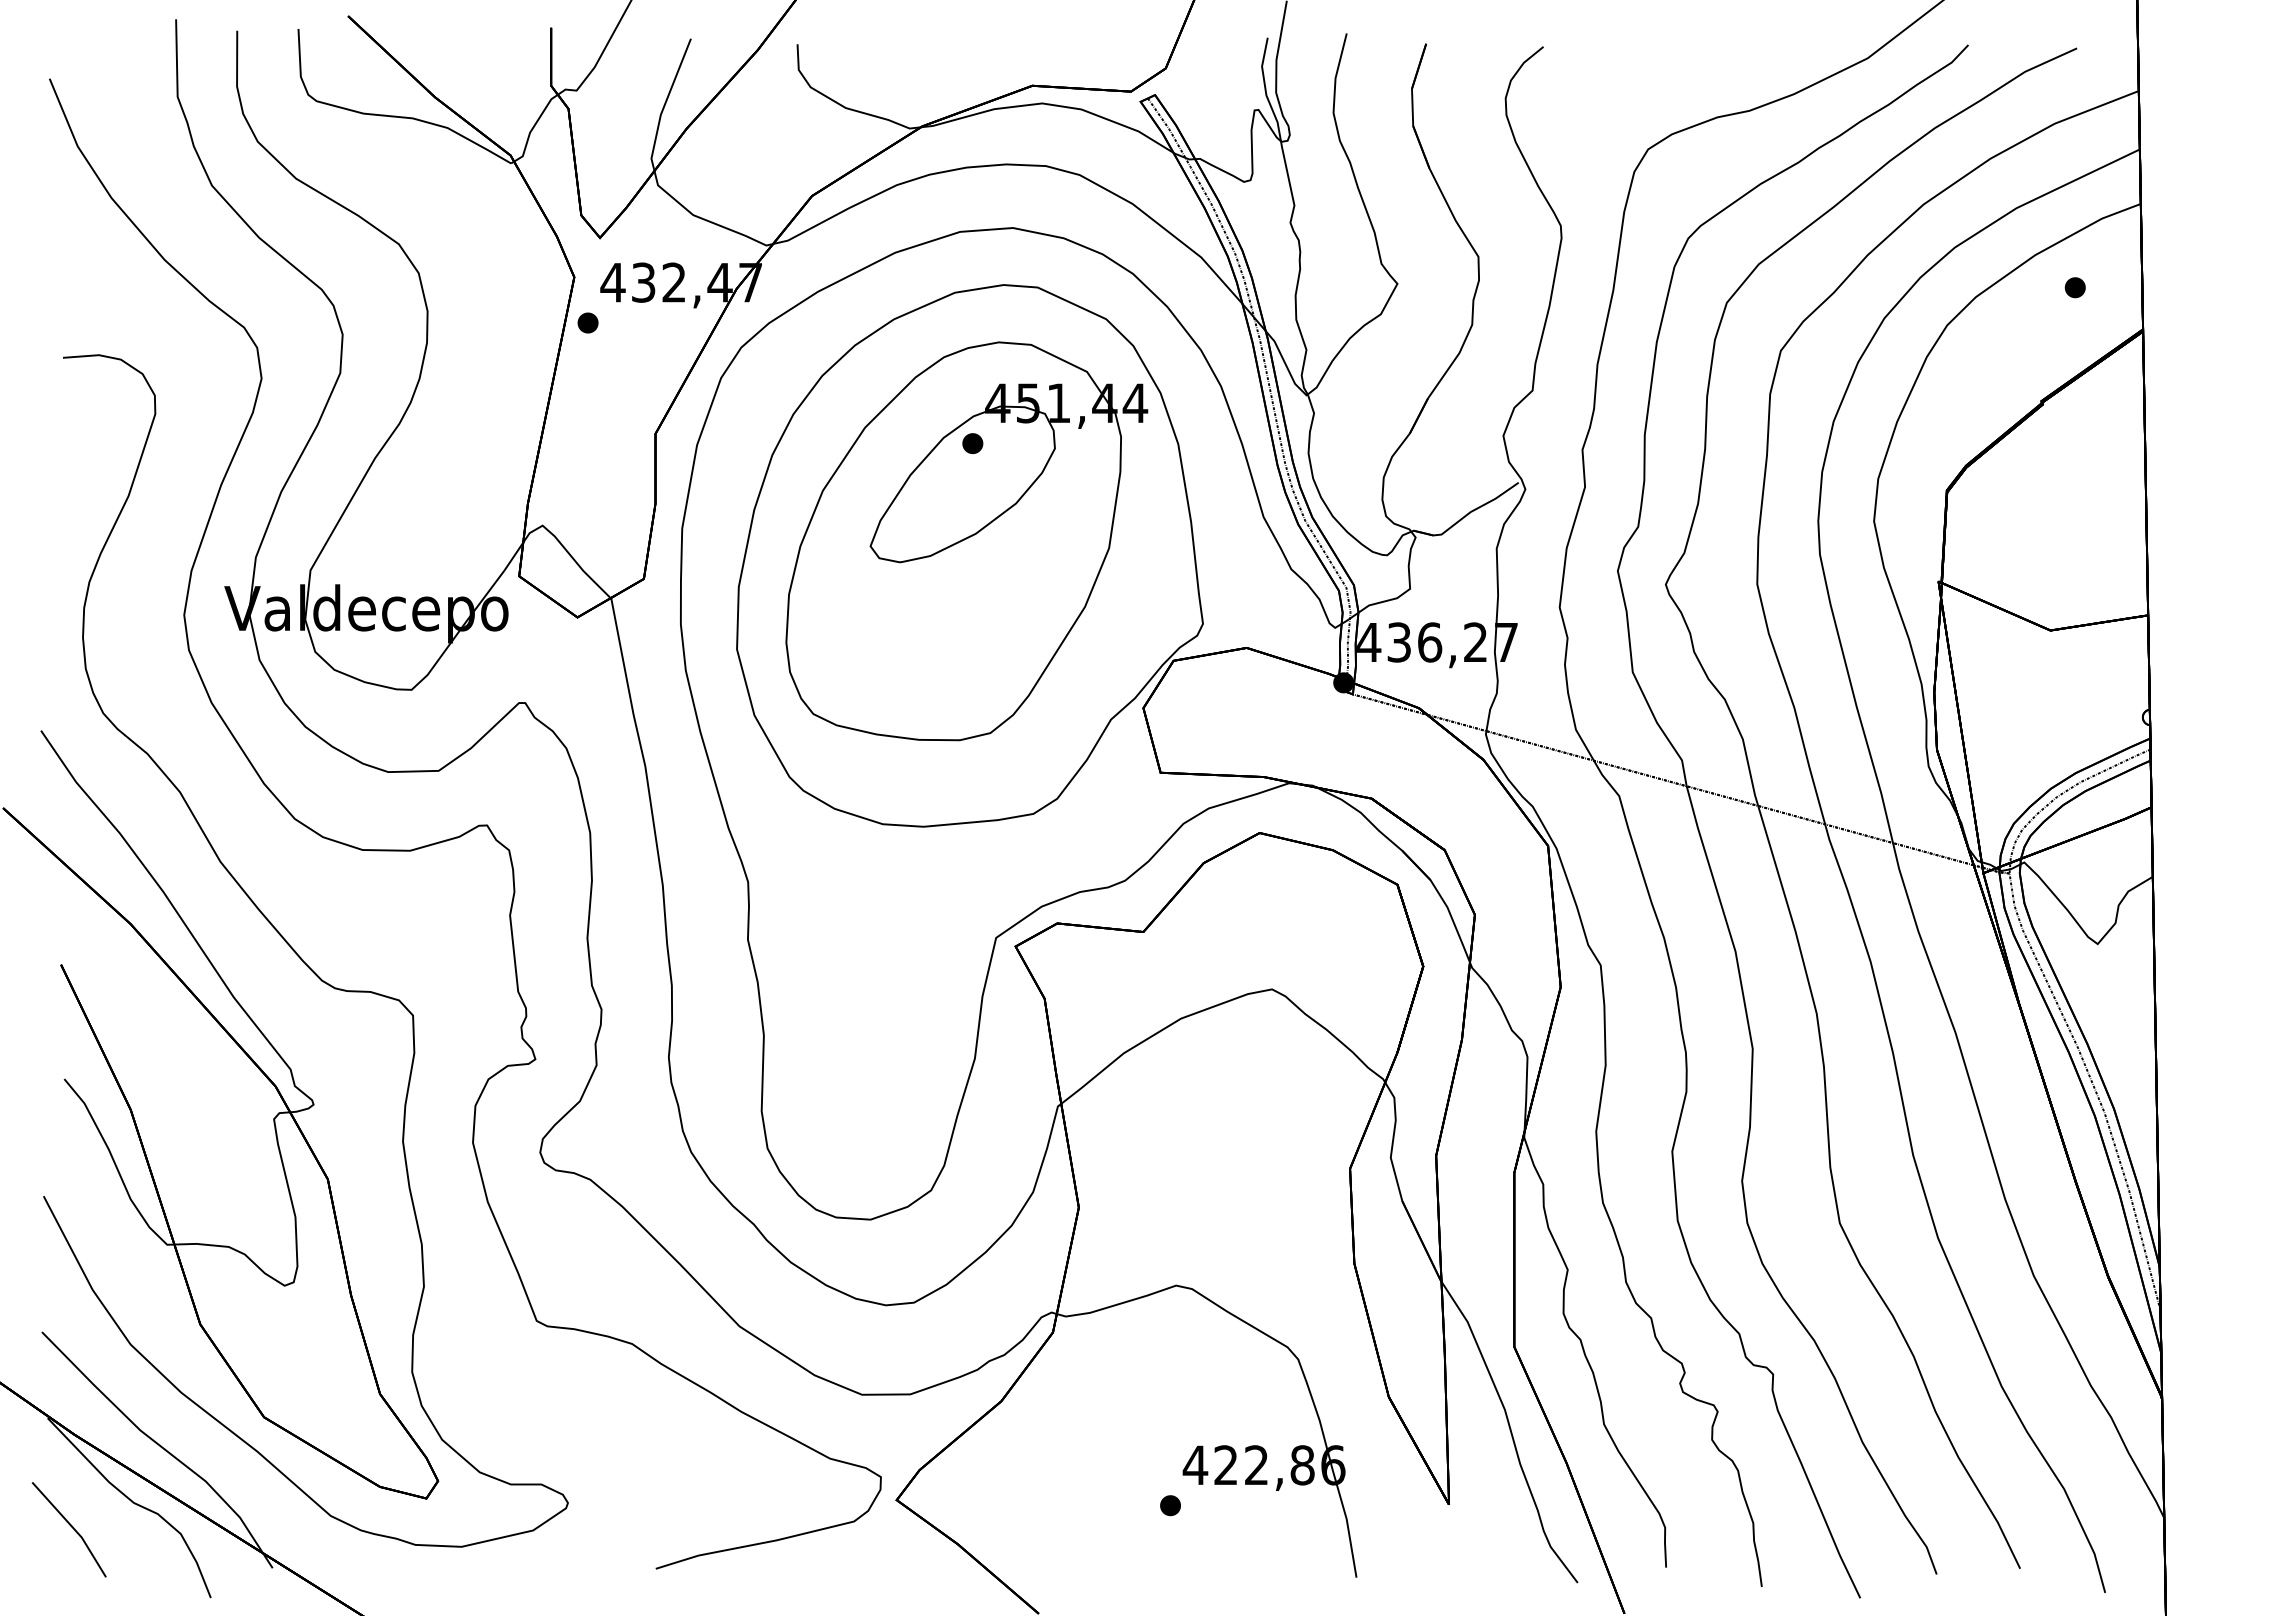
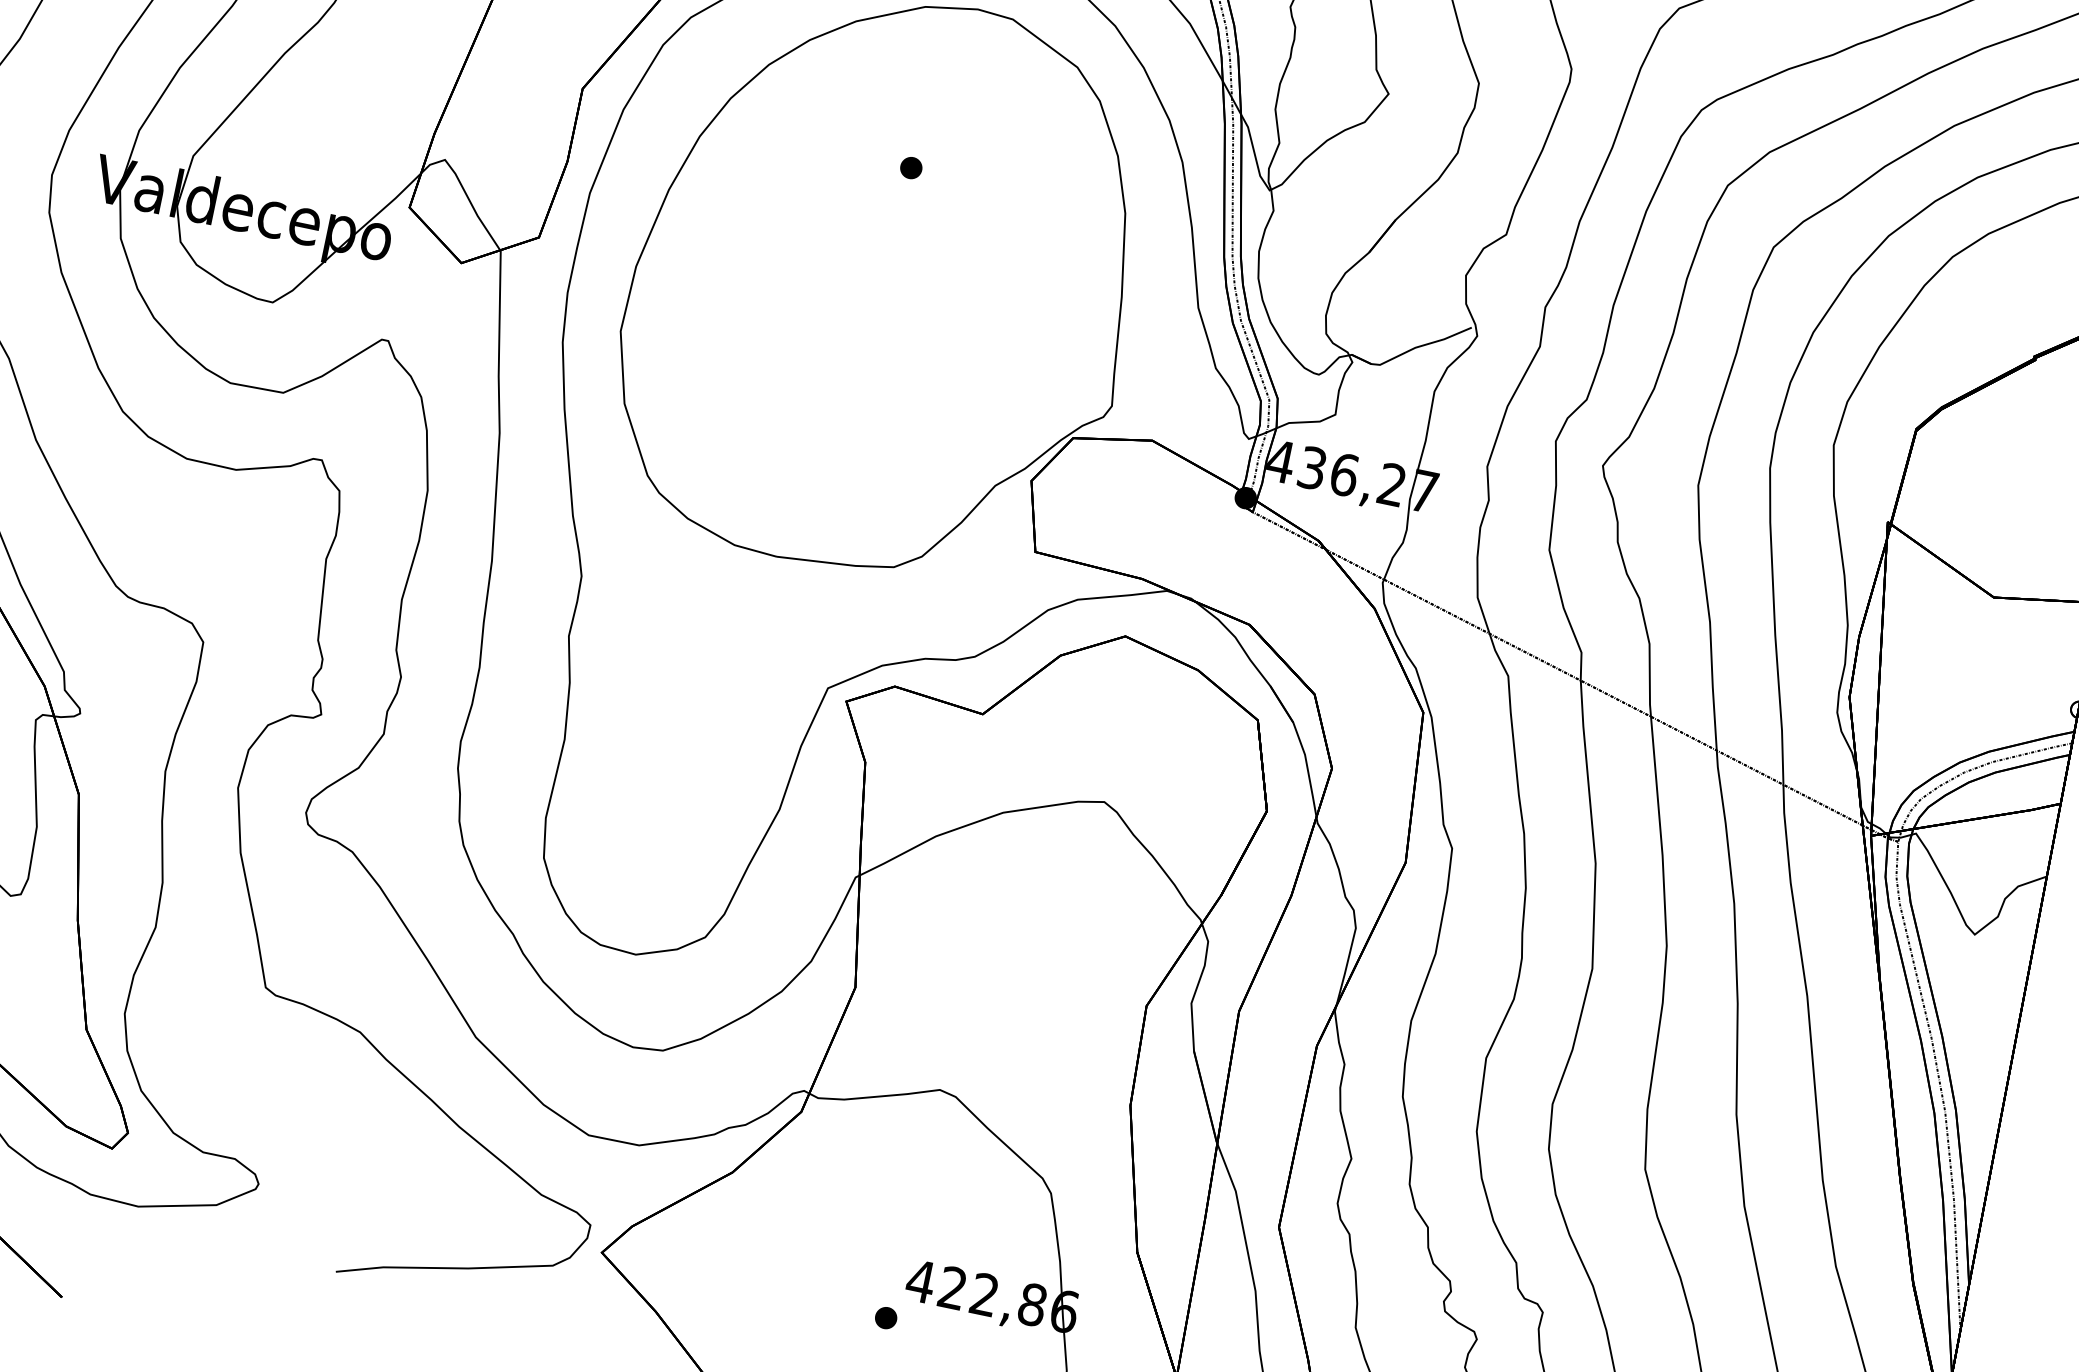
part: (966, 541) -> (883, 268), removed

